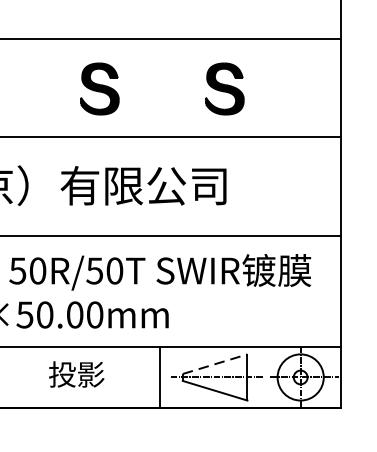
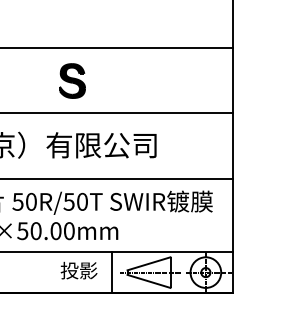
part: (224, 88) -> (155, 80), removed
line: (215, 363) -> (149, 263), dashed -> solid
text: (75, 374) -> (78, 270), moved

